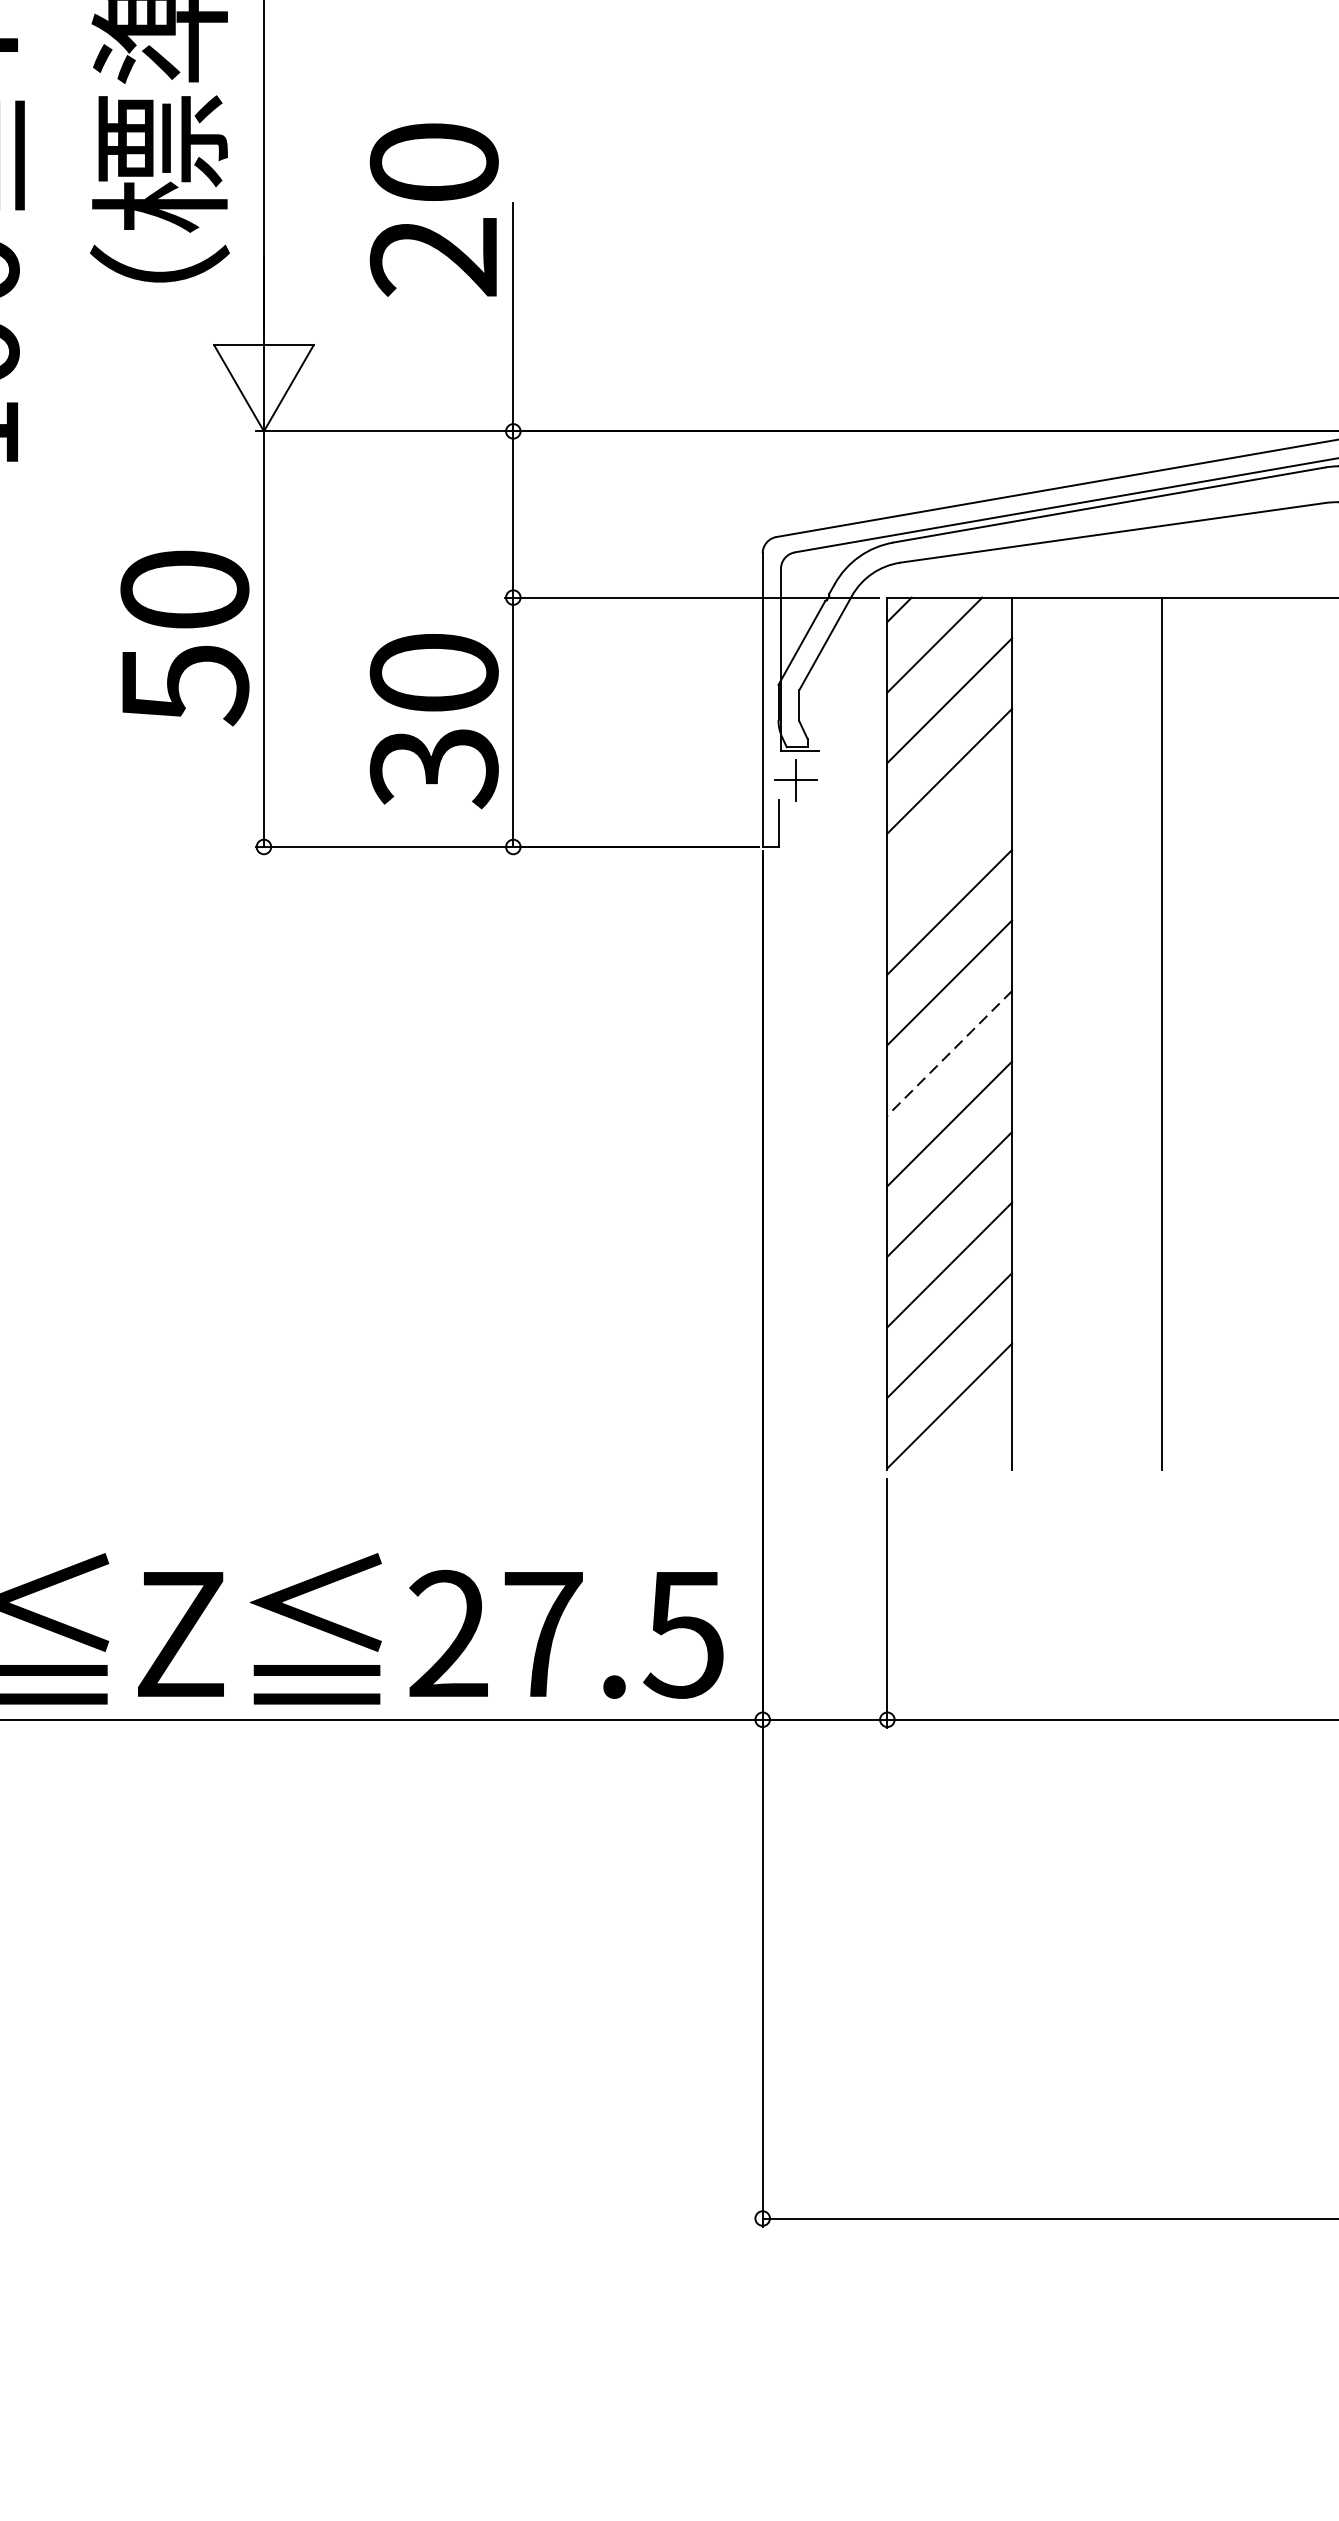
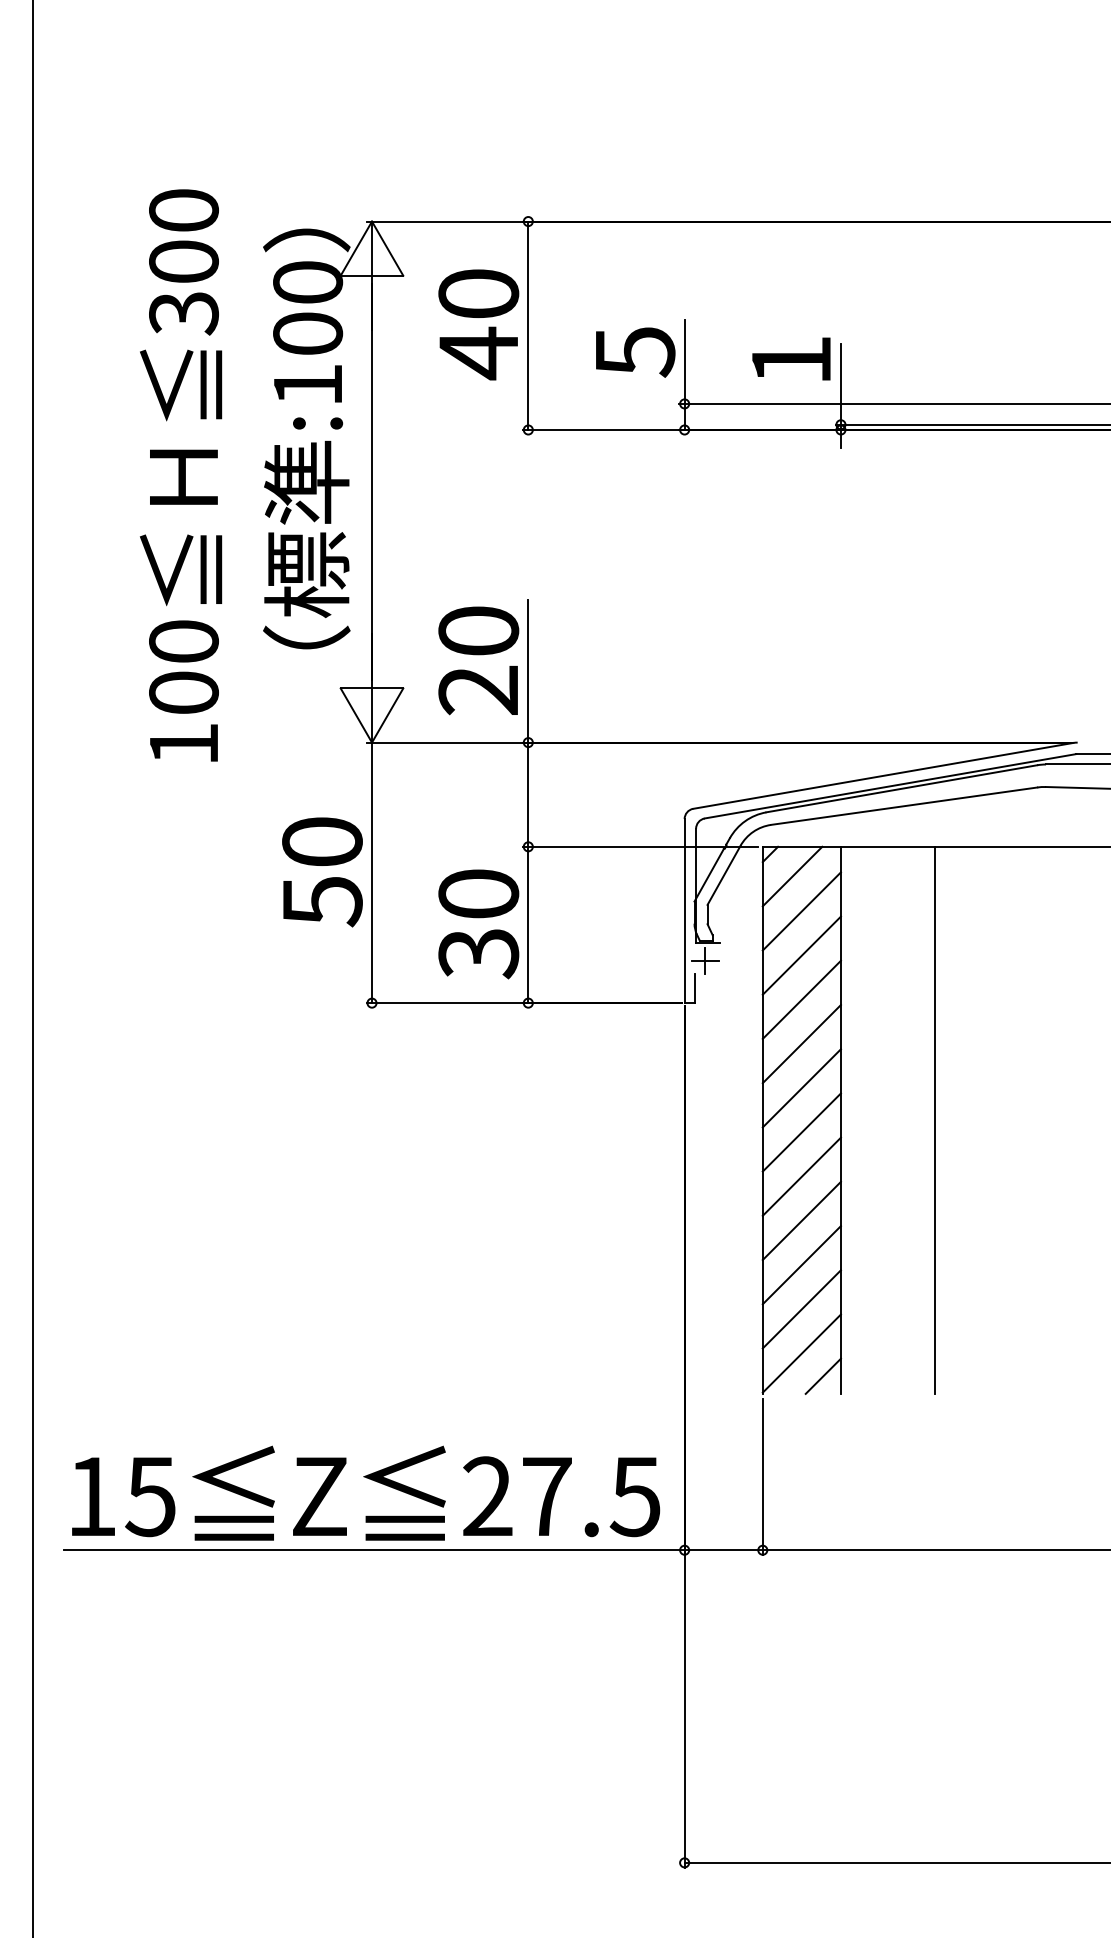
text: (433, 209) -> (478, 660), moved
line: (949, 841) -> (801, 999), added
line: (949, 1053) -> (801, 1132), dashed -> solid
line: (982, 1441) -> (822, 1375), added

